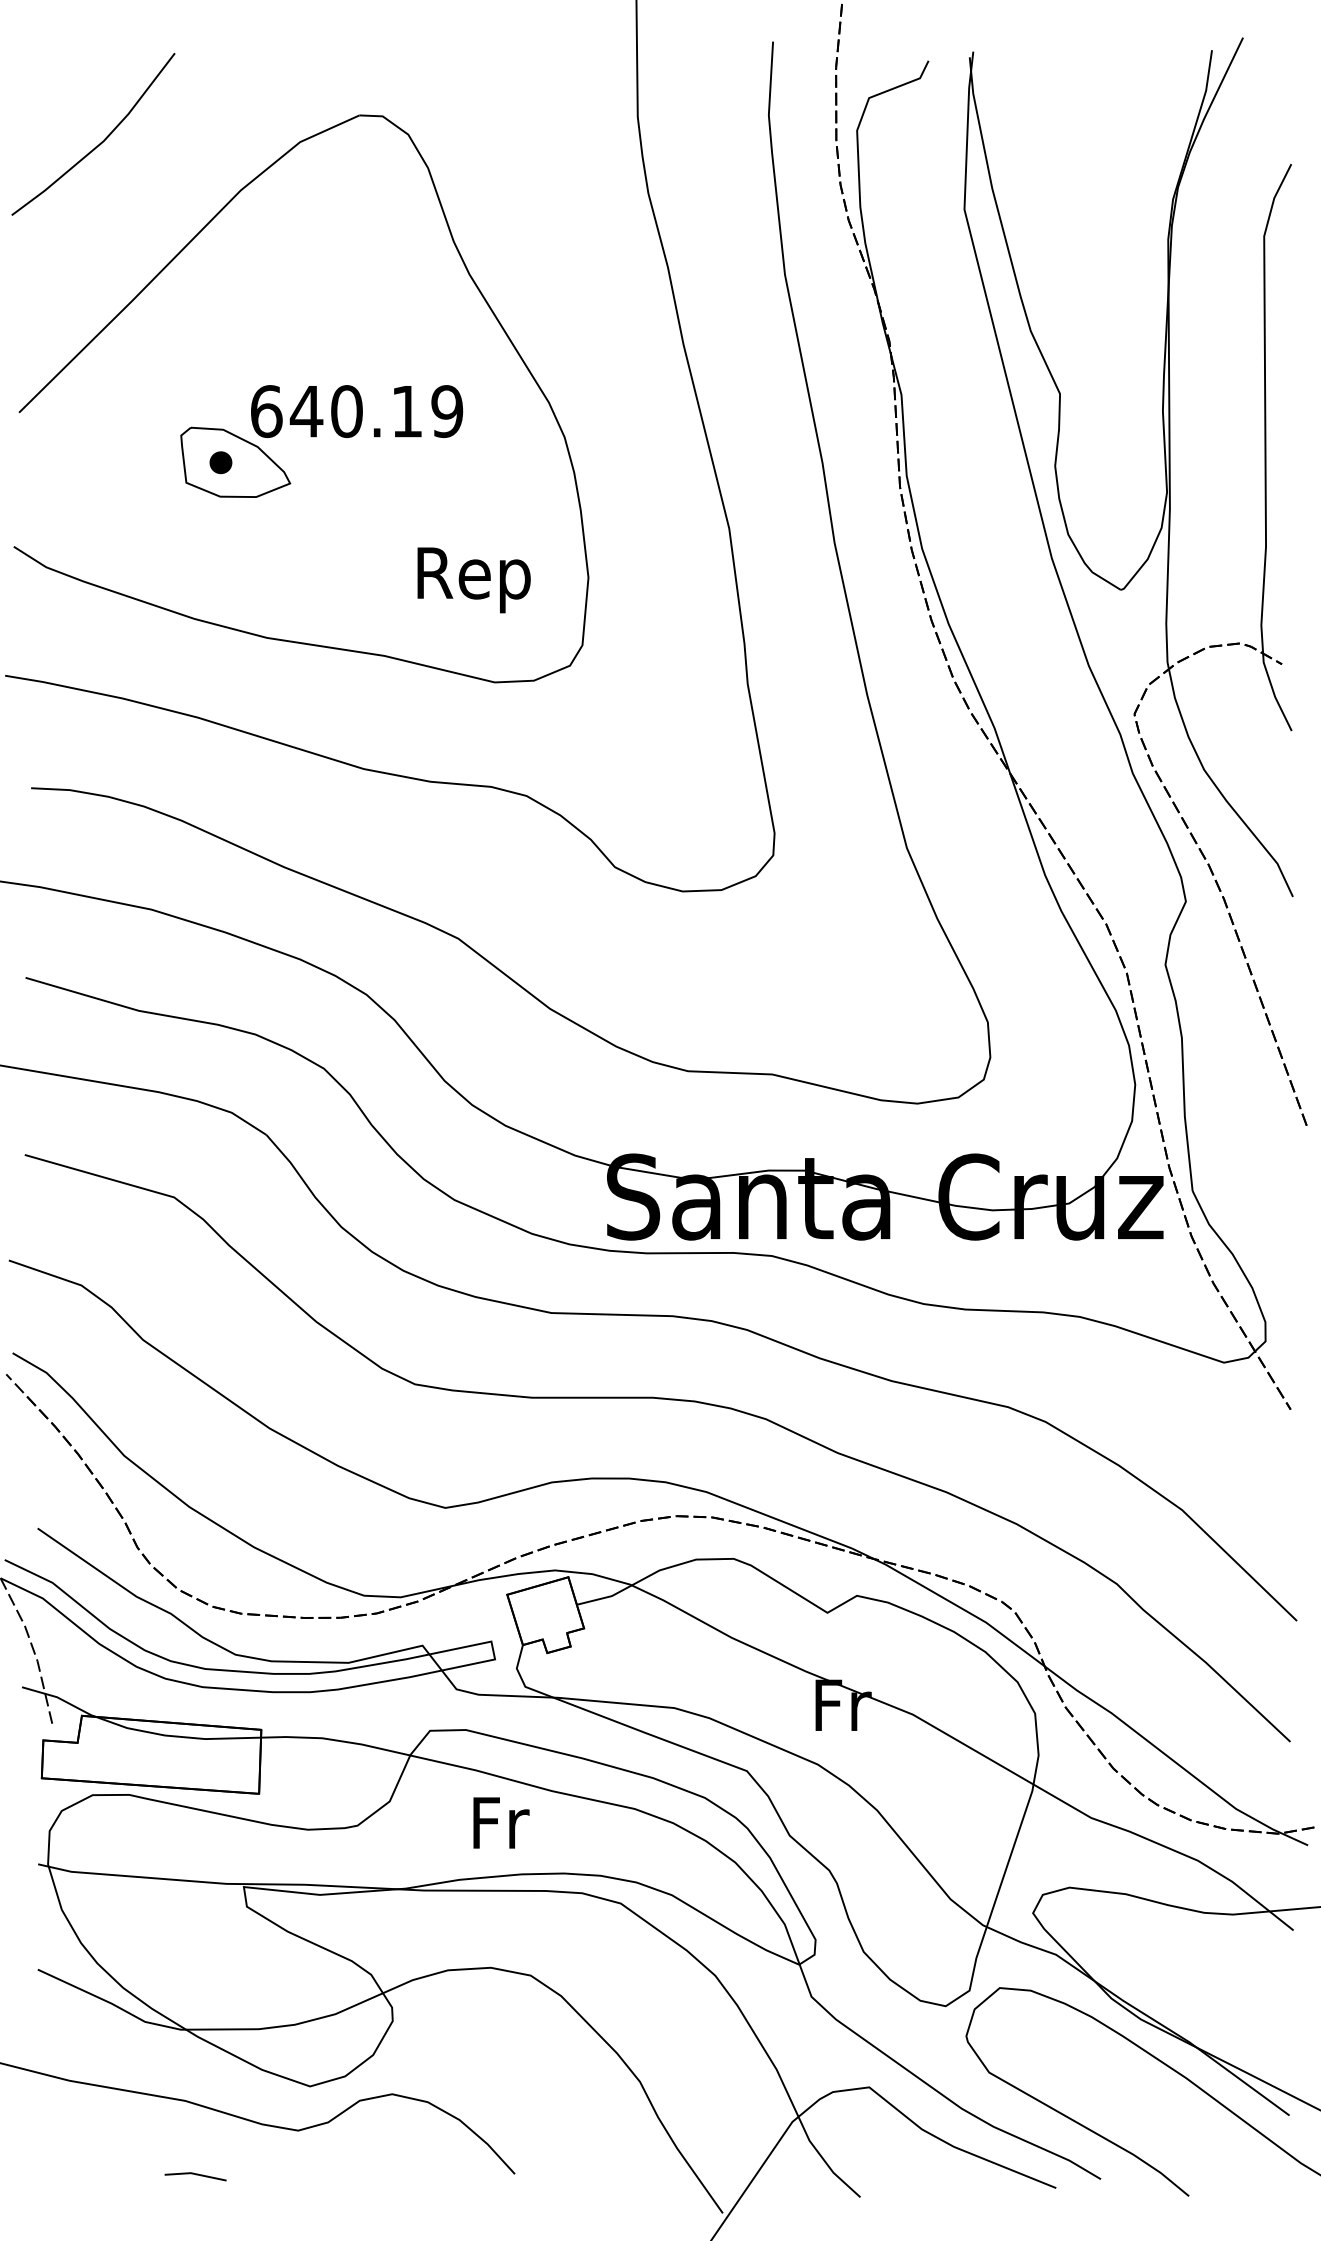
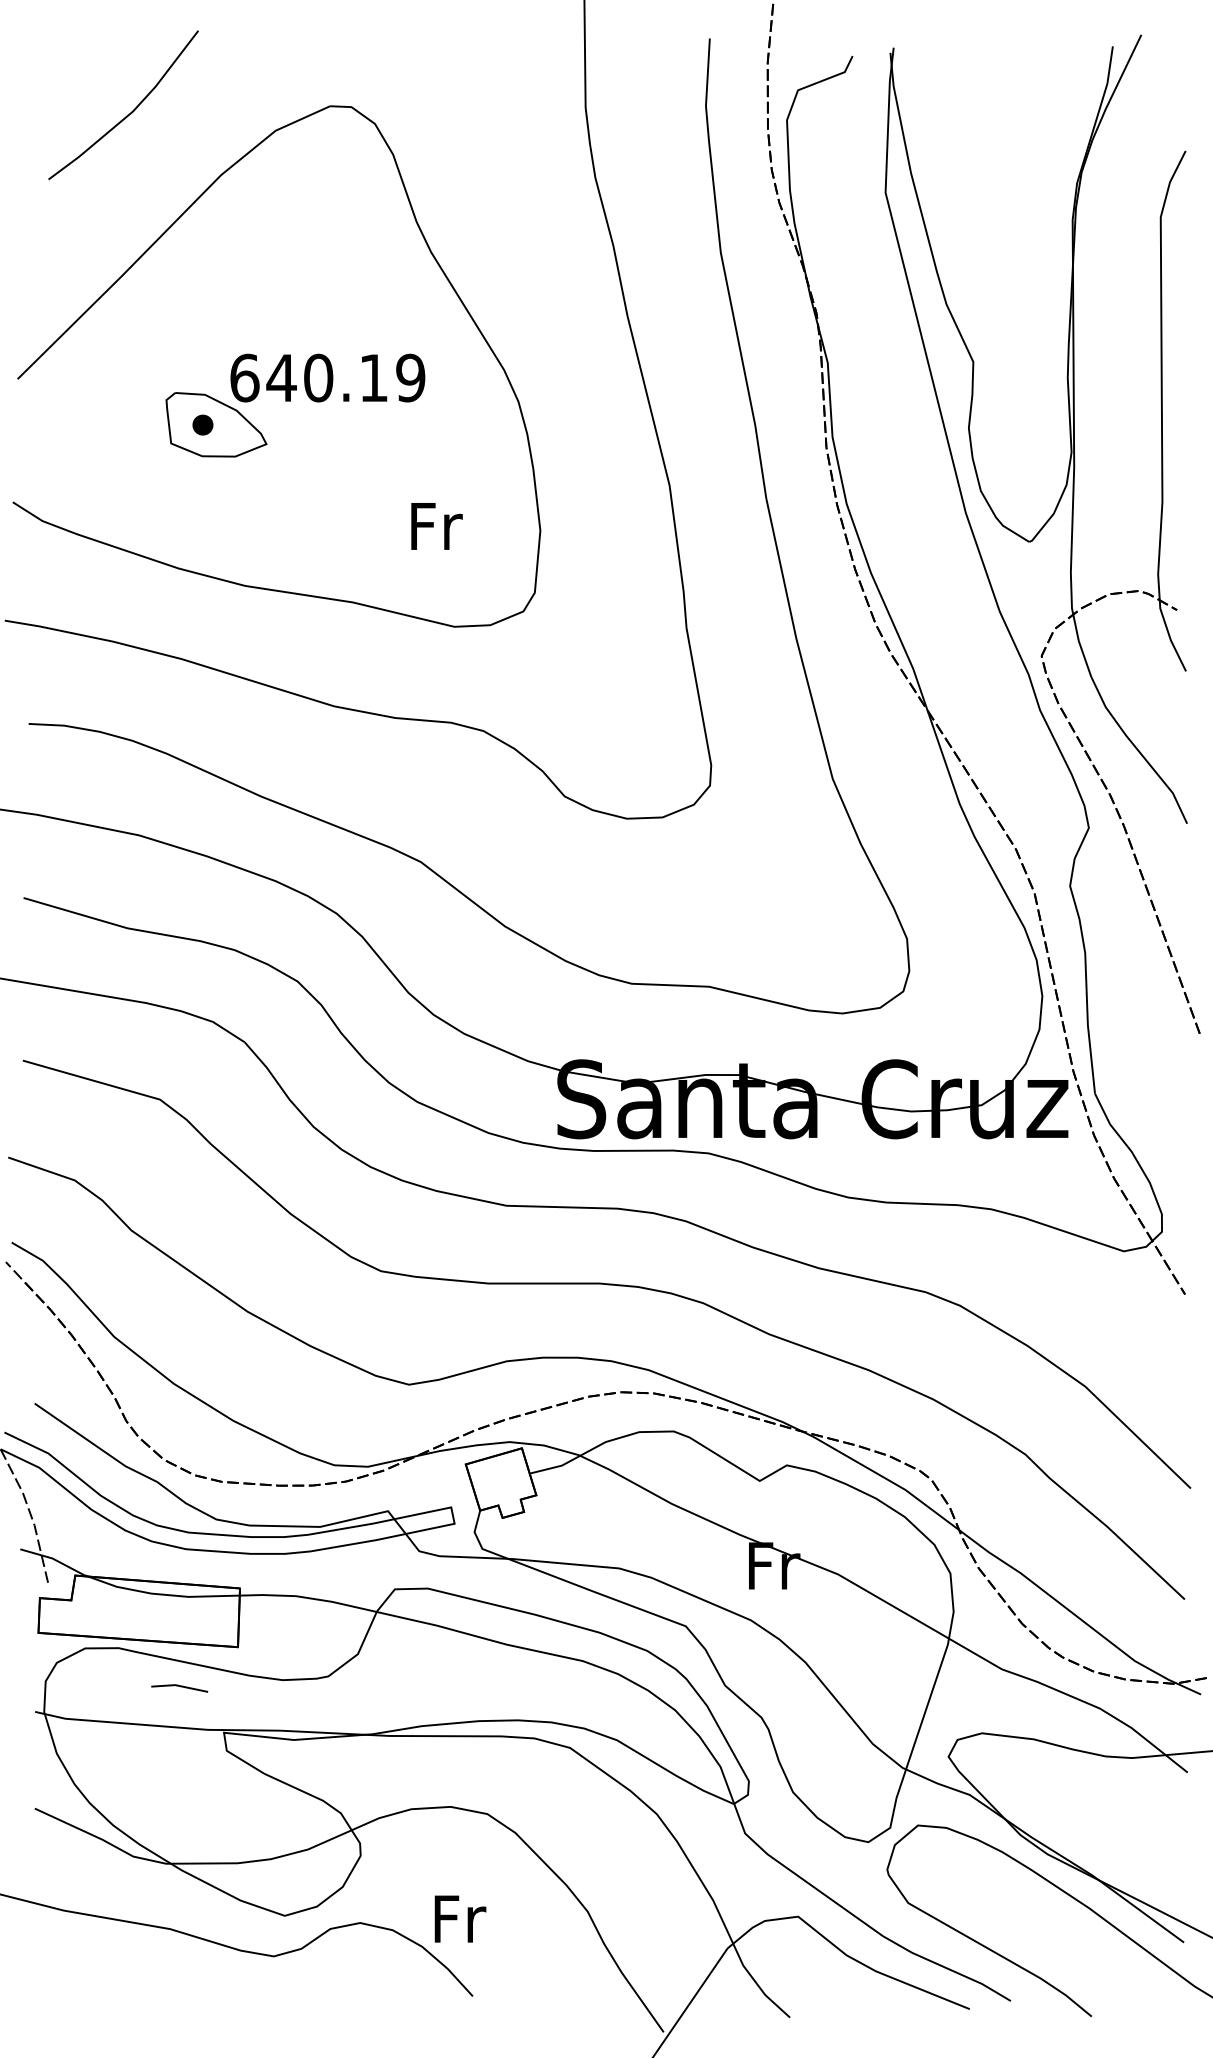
line: (101, 141) -> (130, 111), moved
text: (473, 580) -> (434, 533), Rep -> Fr
text: (501, 1822) -> (460, 1918), moved
line: (196, 2175) -> (180, 1687), moved

